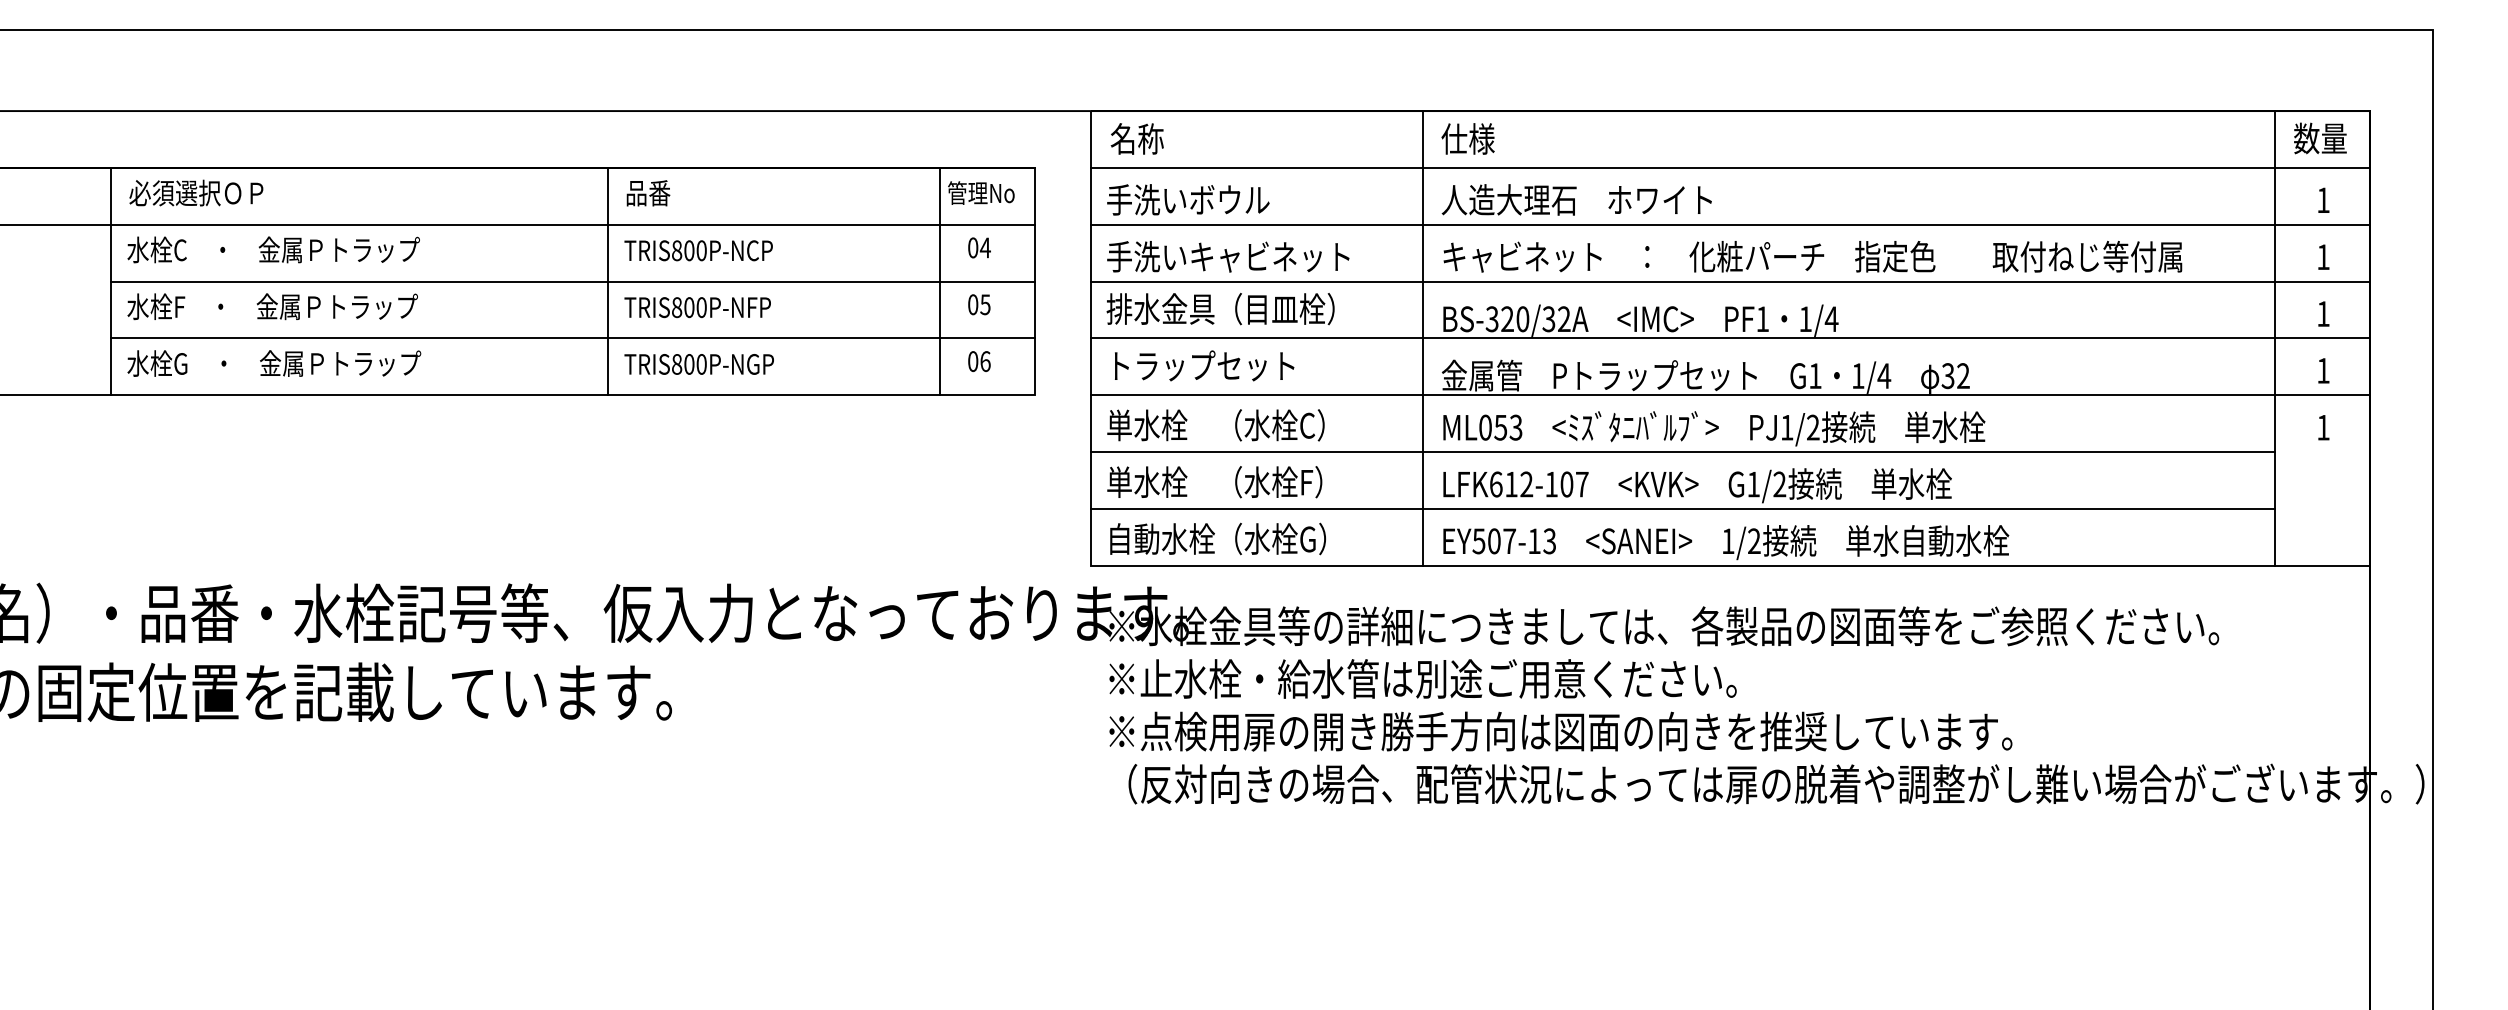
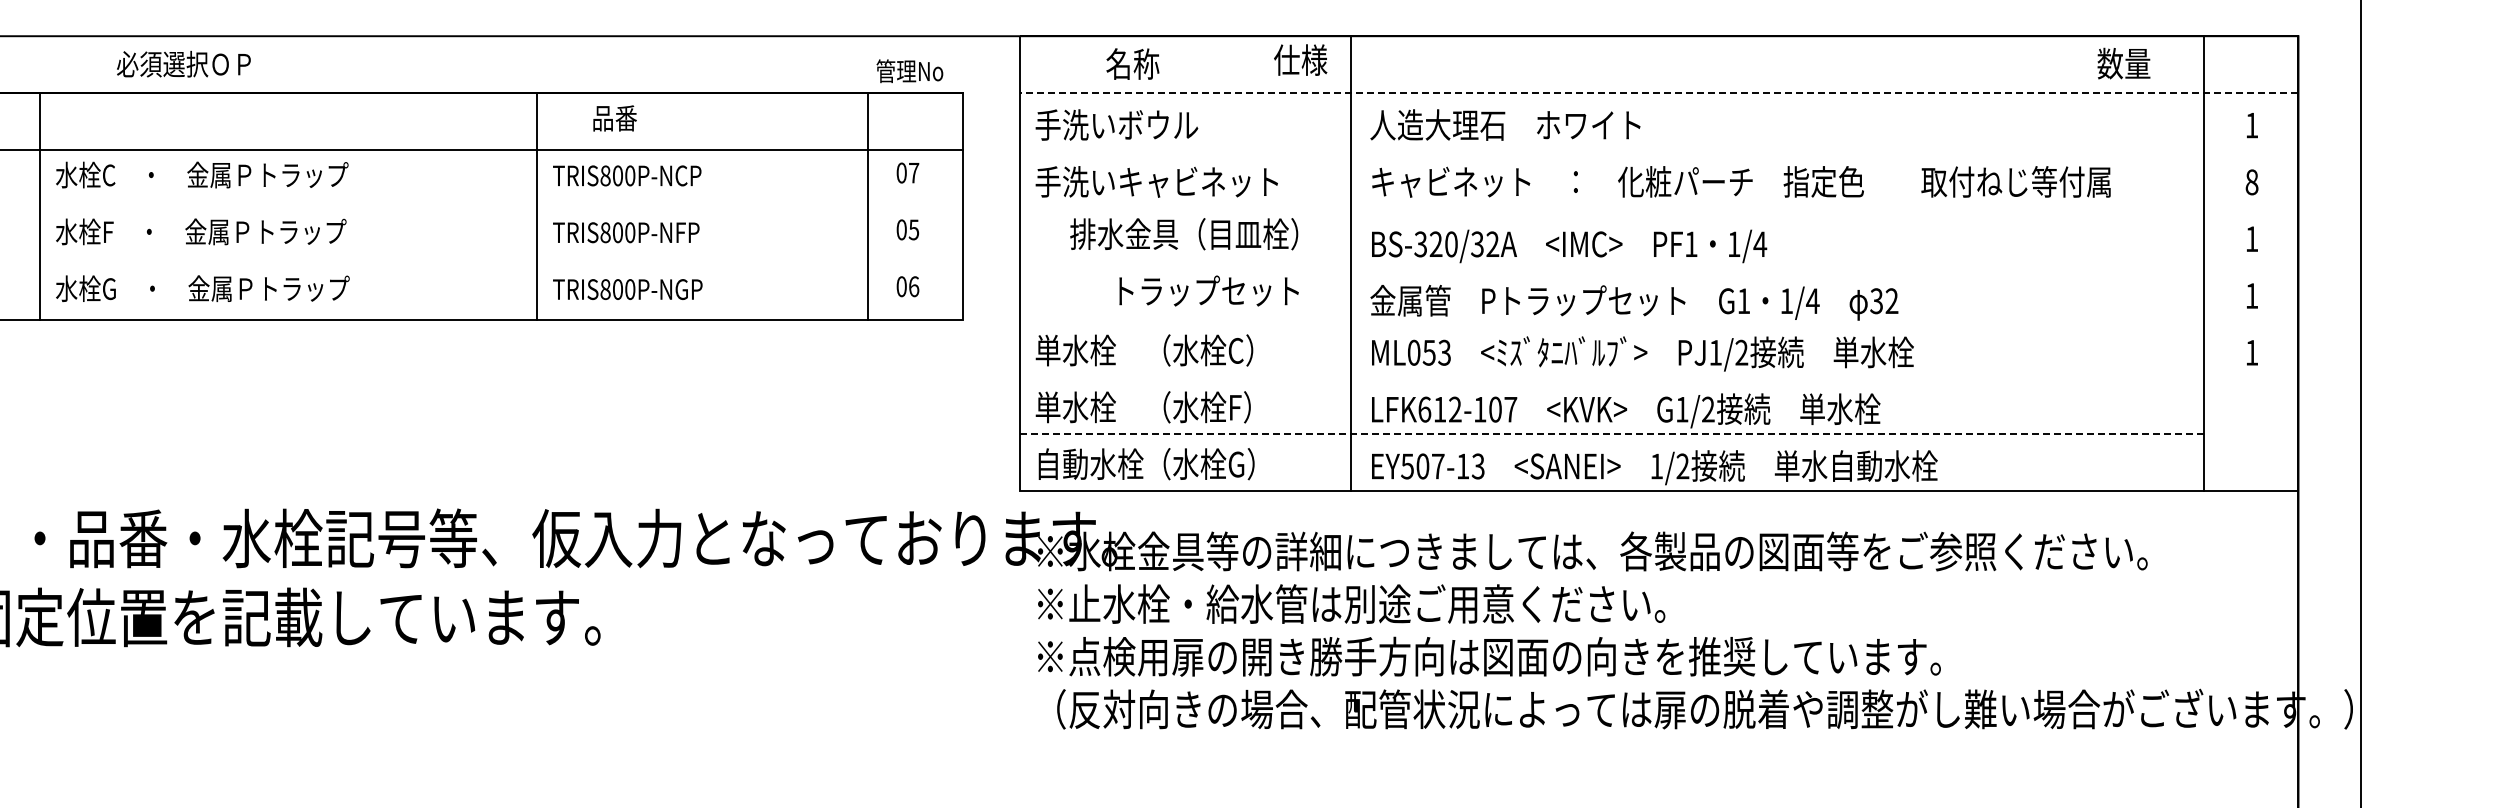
text: (1136, 138) -> (1132, 63), moved
text: (1467, 138) -> (1300, 59), moved
text: (2320, 138) -> (2124, 63), moved
line: (1730, 167) -> (1659, 92), solid -> dashed
text: (196, 192) -> (184, 63), moved
text: (981, 192) -> (910, 70), moved
text: (648, 193) -> (615, 118), moved
line: (1730, 224) -> (1659, 149), removed
text: (984, 247) -> (913, 172), 04 -> 07
text: (2323, 257) -> (2252, 182), 1 -> 8
line: (572, 281) -> (501, 206), removed
line: (1730, 281) -> (1659, 206), removed
text: (1220, 309) -> (1184, 234), moved
line: (572, 338) -> (501, 263), removed
line: (1730, 338) -> (1659, 263), removed
text: (1204, 365) -> (1209, 290), moved
line: (1730, 395) -> (1659, 320), removed
line: (1683, 452) -> (1612, 377), removed
line: (1683, 508) -> (1612, 433), solid -> dashed

